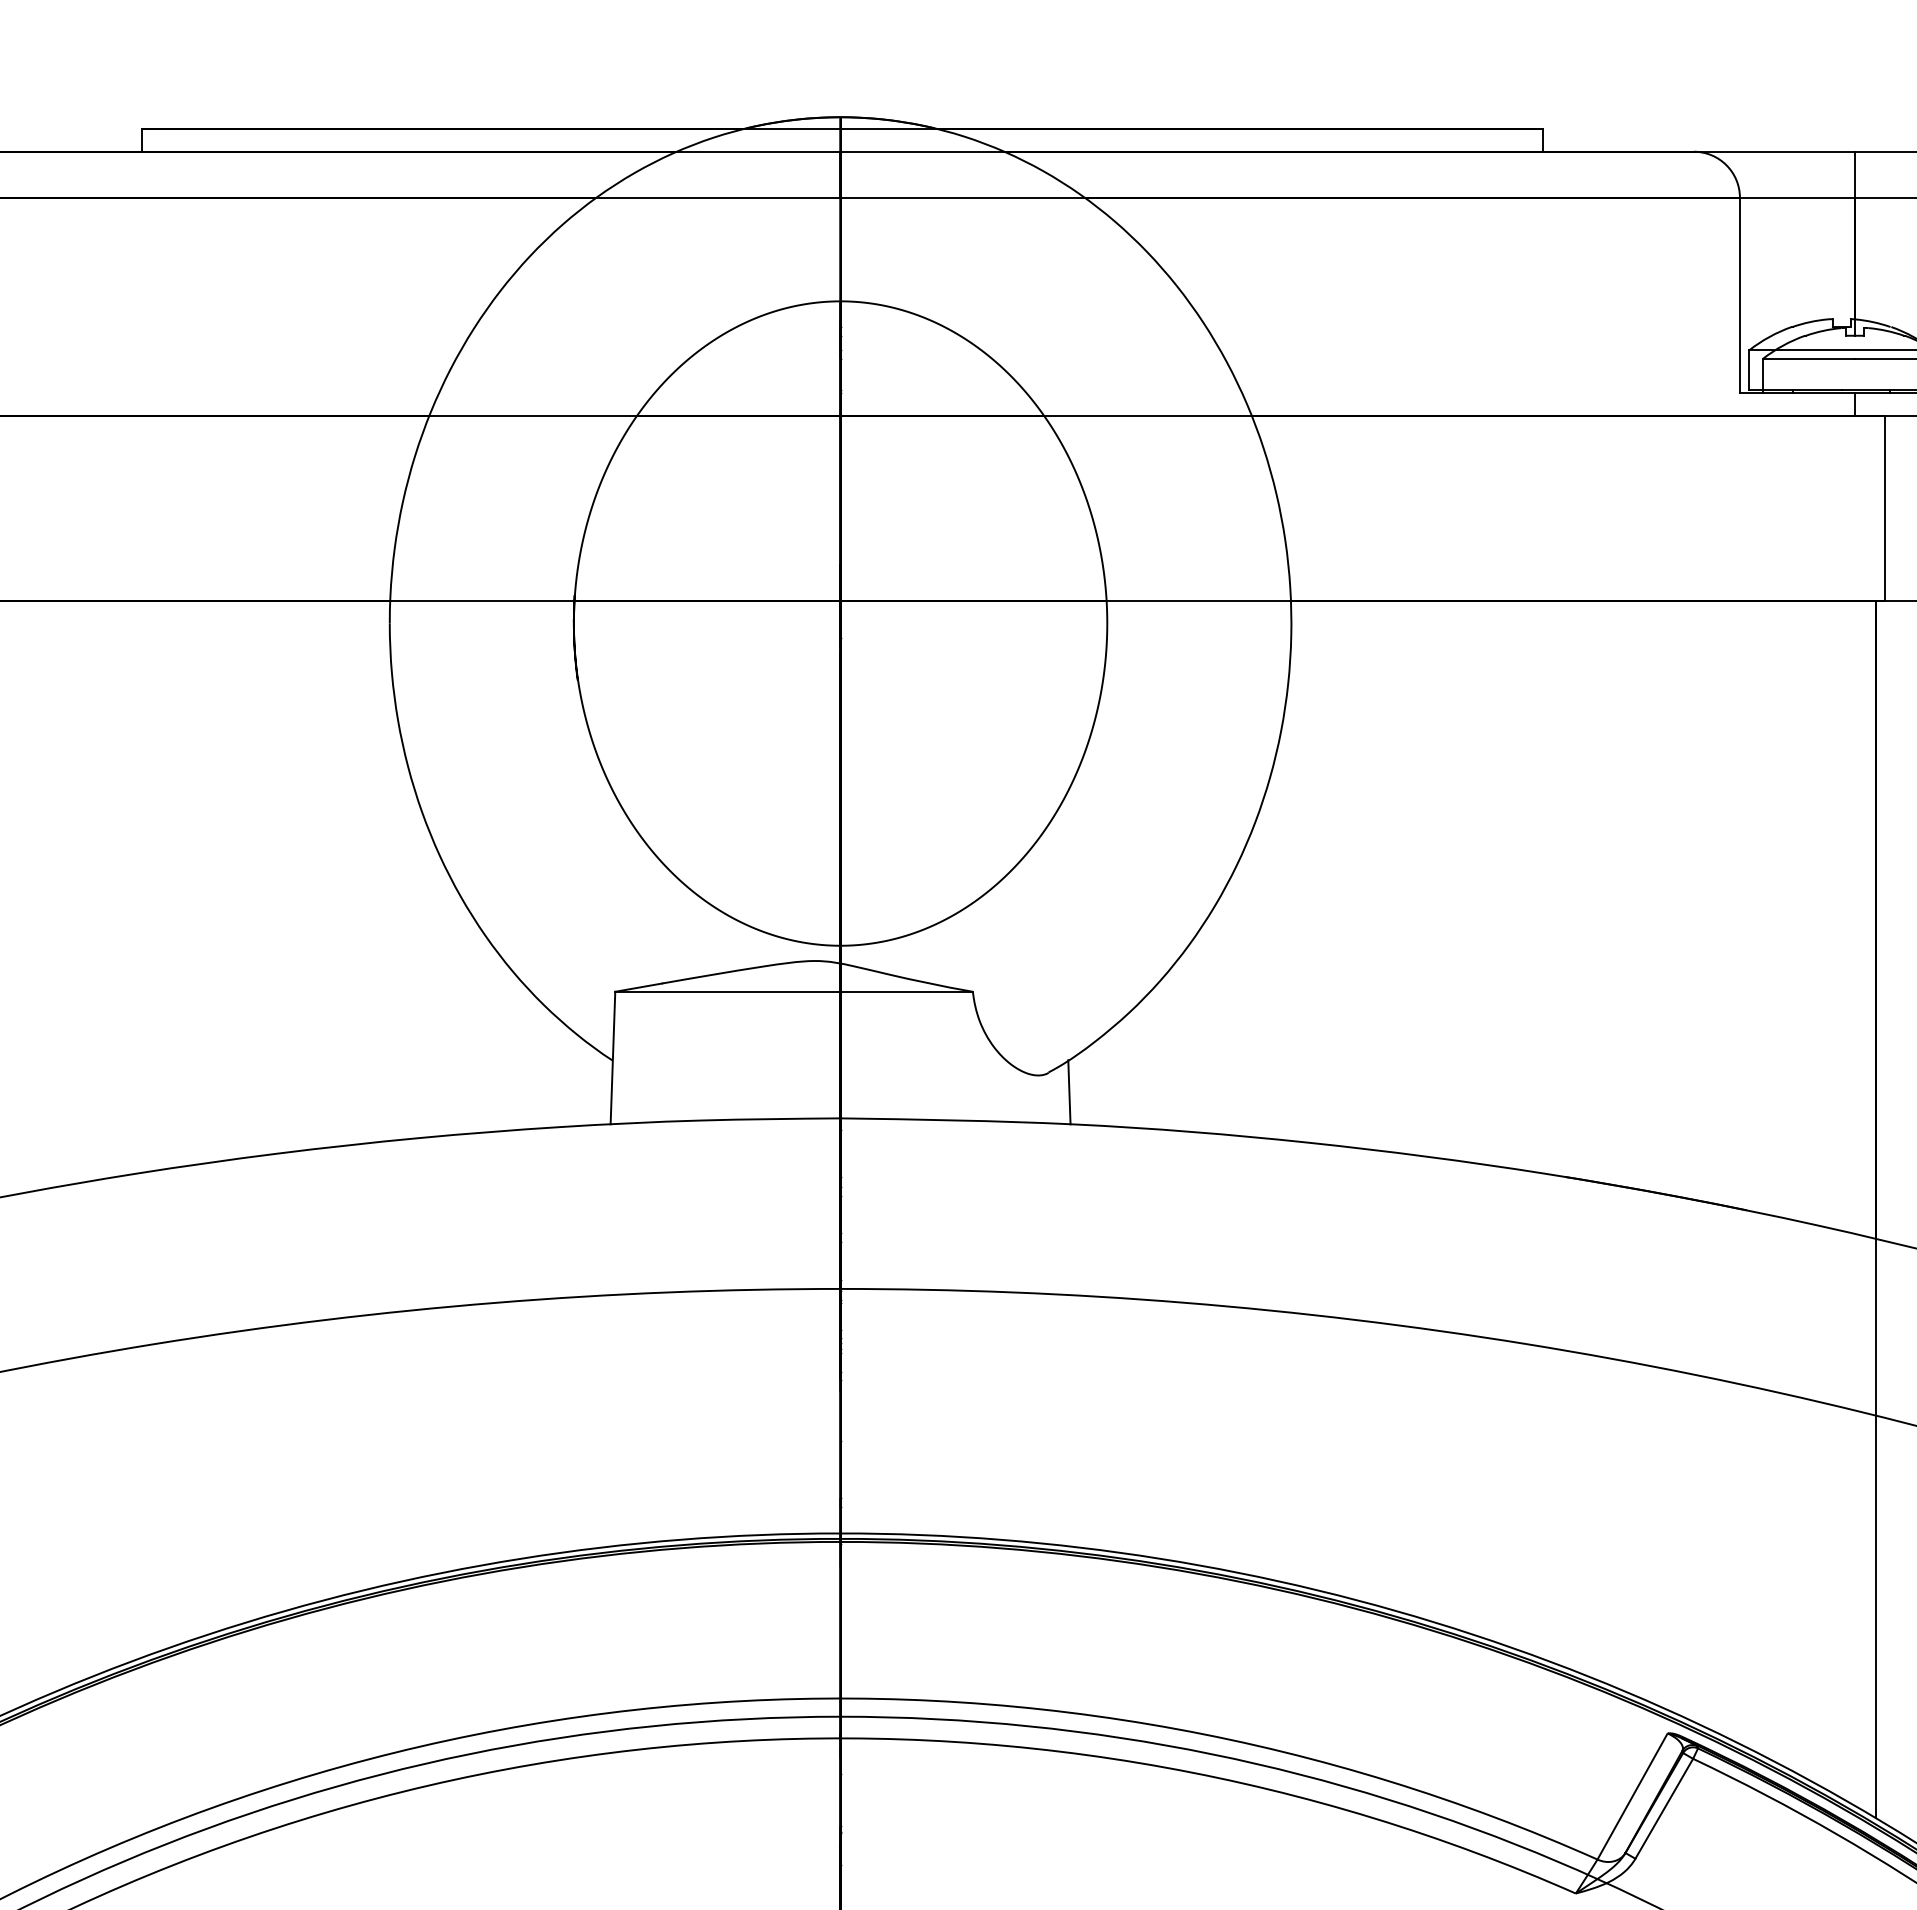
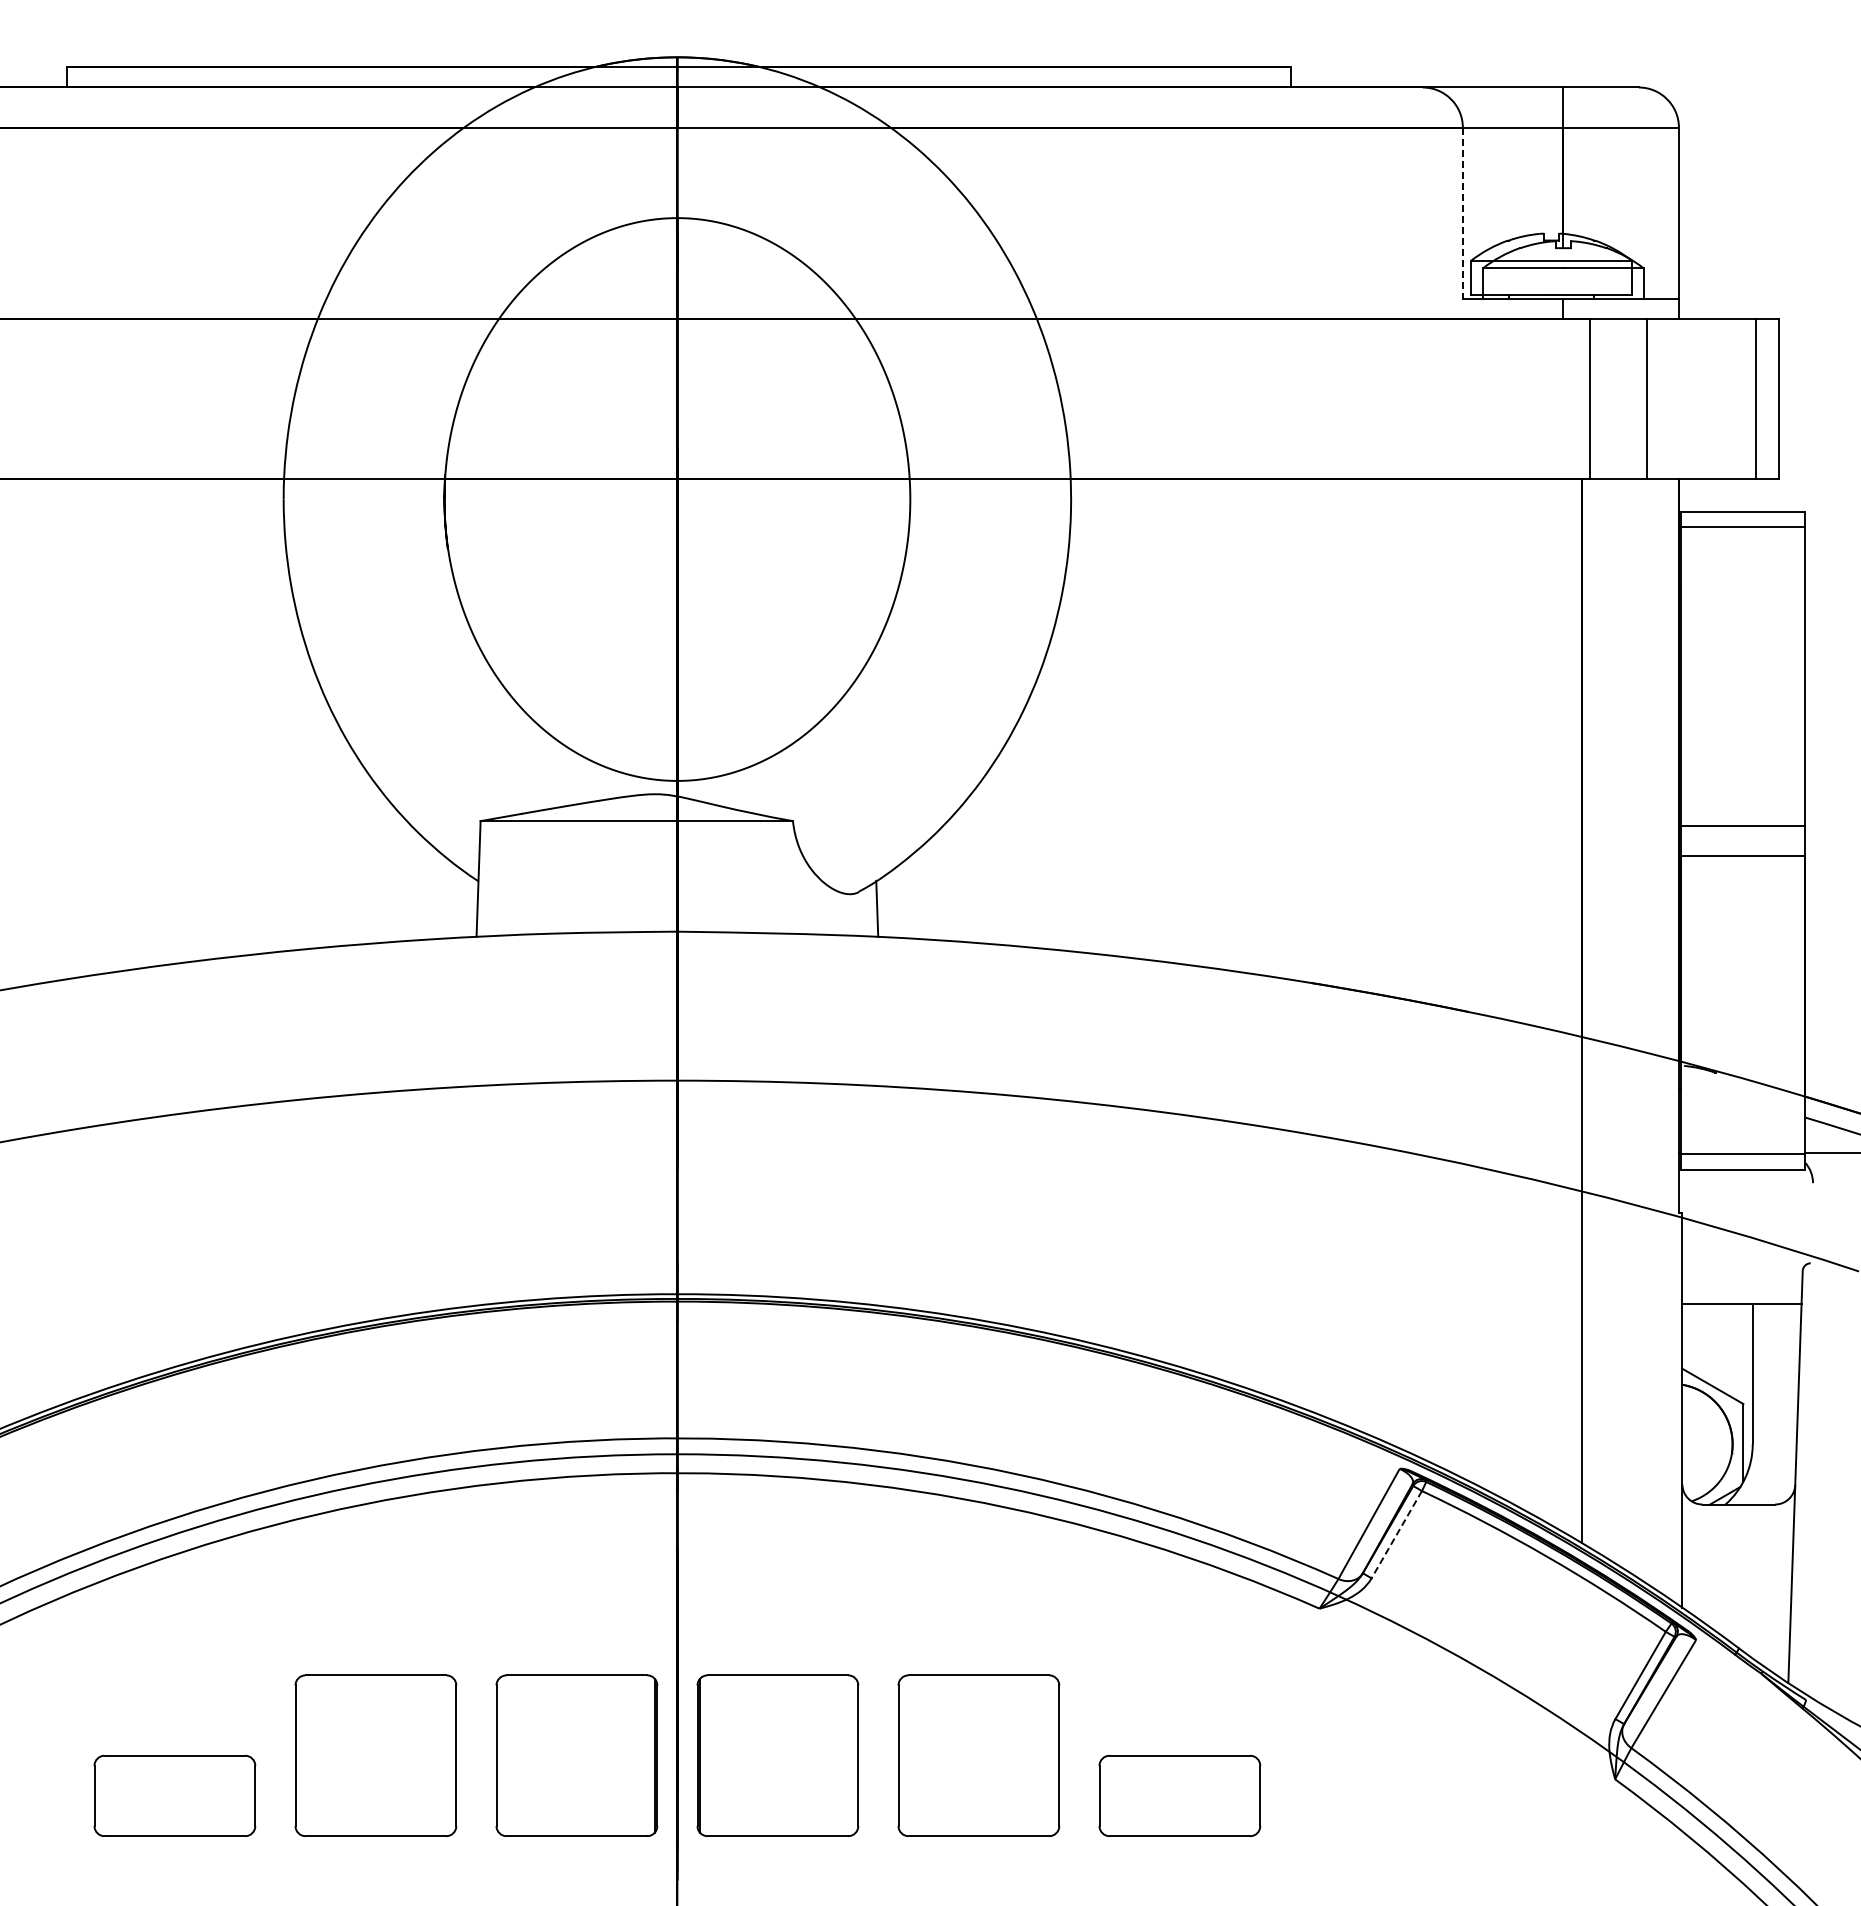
line: (1739, 296) -> (1462, 213), solid -> dashed
line: (1663, 1809) -> (1396, 1535), solid -> dashed

